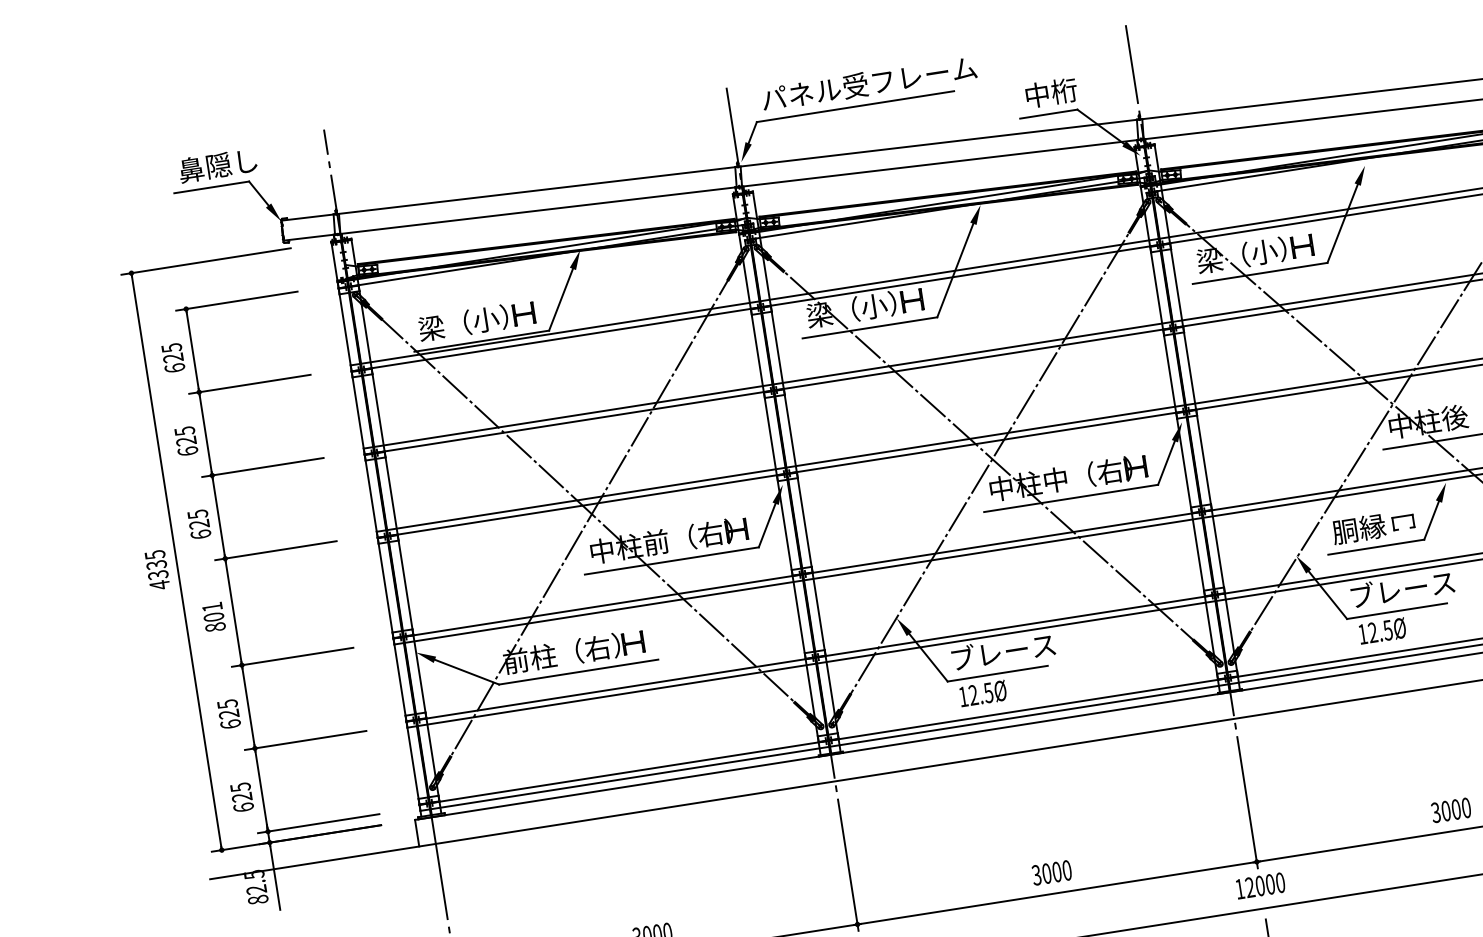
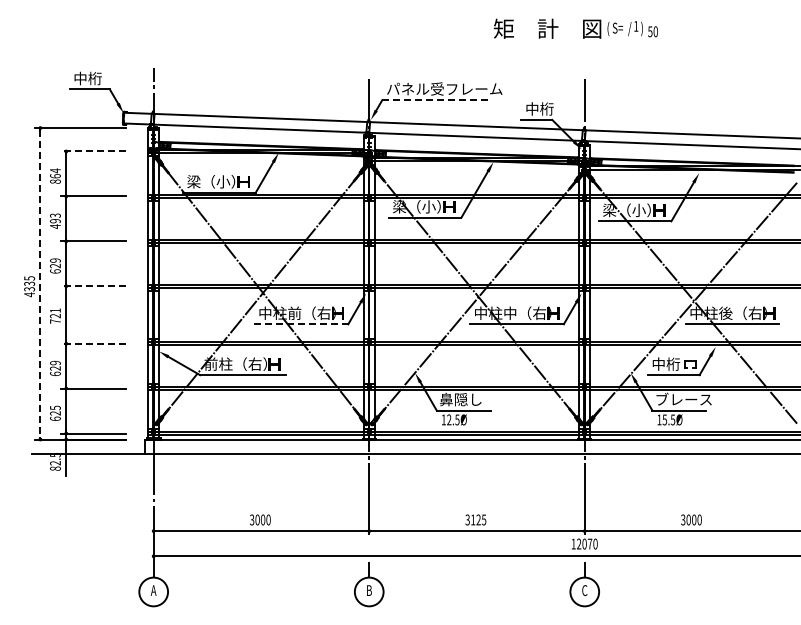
line: (857, 107) -> (436, 100), solid -> dashed
text: (217, 165) -> (94, 78), 鼻隠し -> 中桁
line: (236, 301) -> (93, 151), solid -> dashed
text: (173, 356) -> (55, 175), 625 -> 864
text: (186, 440) -> (55, 220), 625 -> 493
text: (197, 514) -> (55, 260), 625 -> 629
text: (1359, 527) -> (666, 363), 胴縁 -> 中桁
line: (275, 551) -> (93, 286), solid -> dashed
line: (176, 561) -> (40, 283), solid -> dashed
line: (672, 561) -> (301, 324), solid -> dashed
text: (214, 621) -> (55, 318), 801 -> 721
text: (1372, 632) -> (664, 419), 12.5Ø -> 15.5Ø
text: (1003, 651) -> (468, 399), ブレース -> 鼻隠し
line: (292, 656) -> (93, 343), solid -> dashed
text: (227, 703) -> (55, 362), 625 -> 629
text: (1056, 871) -> (478, 519), 3000 -> 3125
text: (1269, 883) -> (589, 543), 12000 -> 12070

